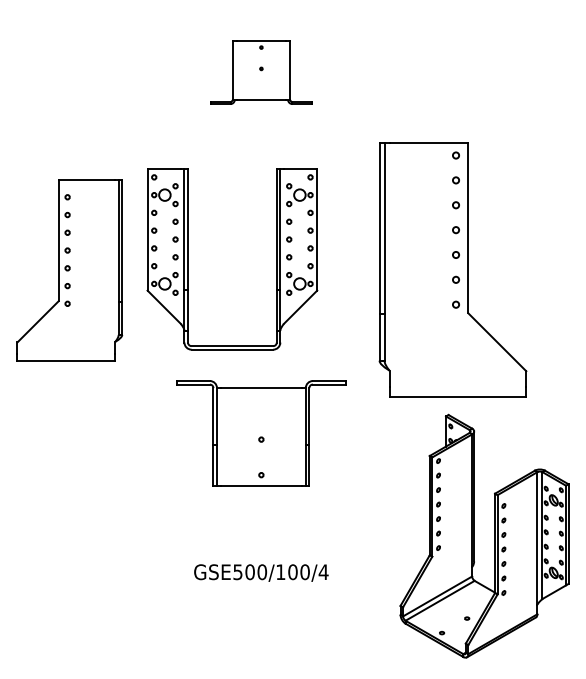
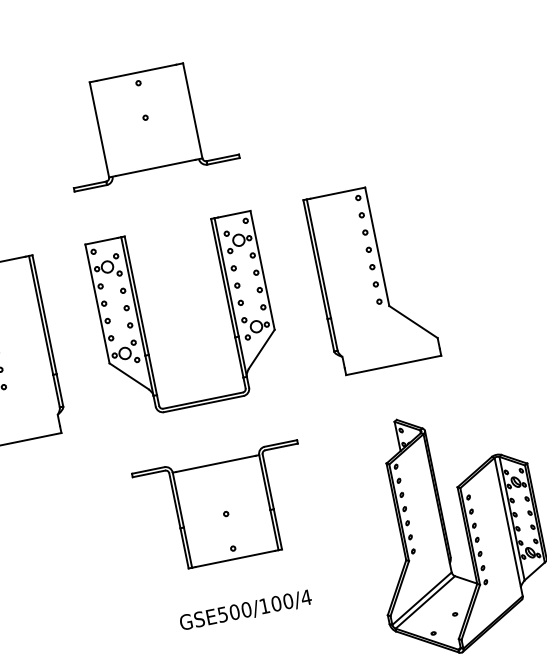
part: (261, 72) -> (146, 123), size x1.67
part: (188, 259) -> (143, 325), moved
part: (452, 270) -> (371, 278), size x0.71
part: (261, 433) -> (225, 508), moved

